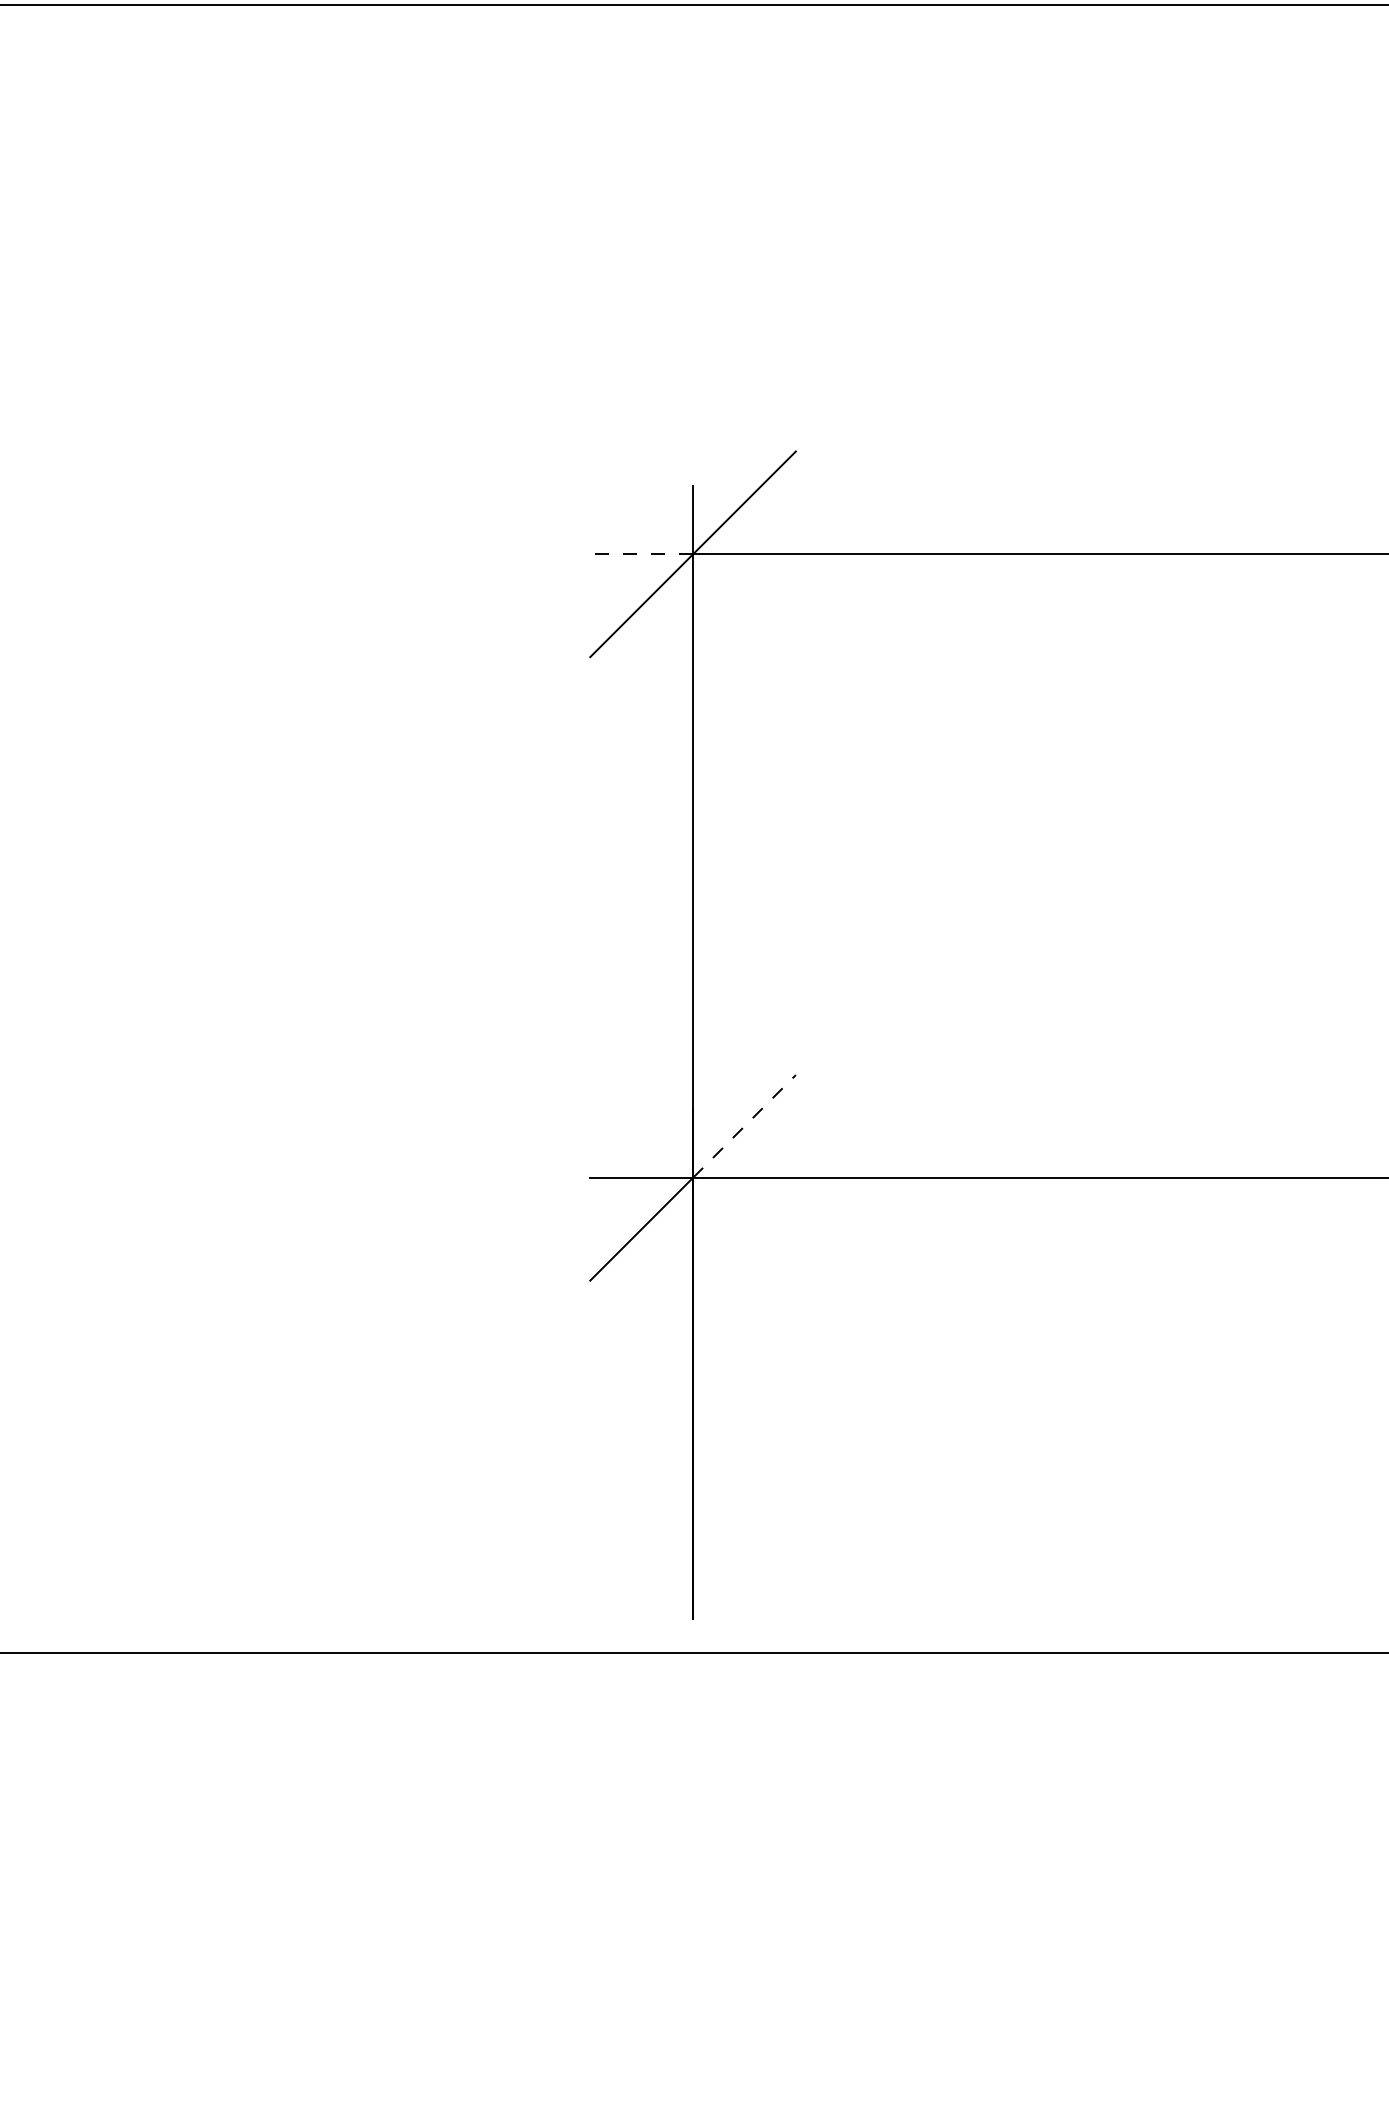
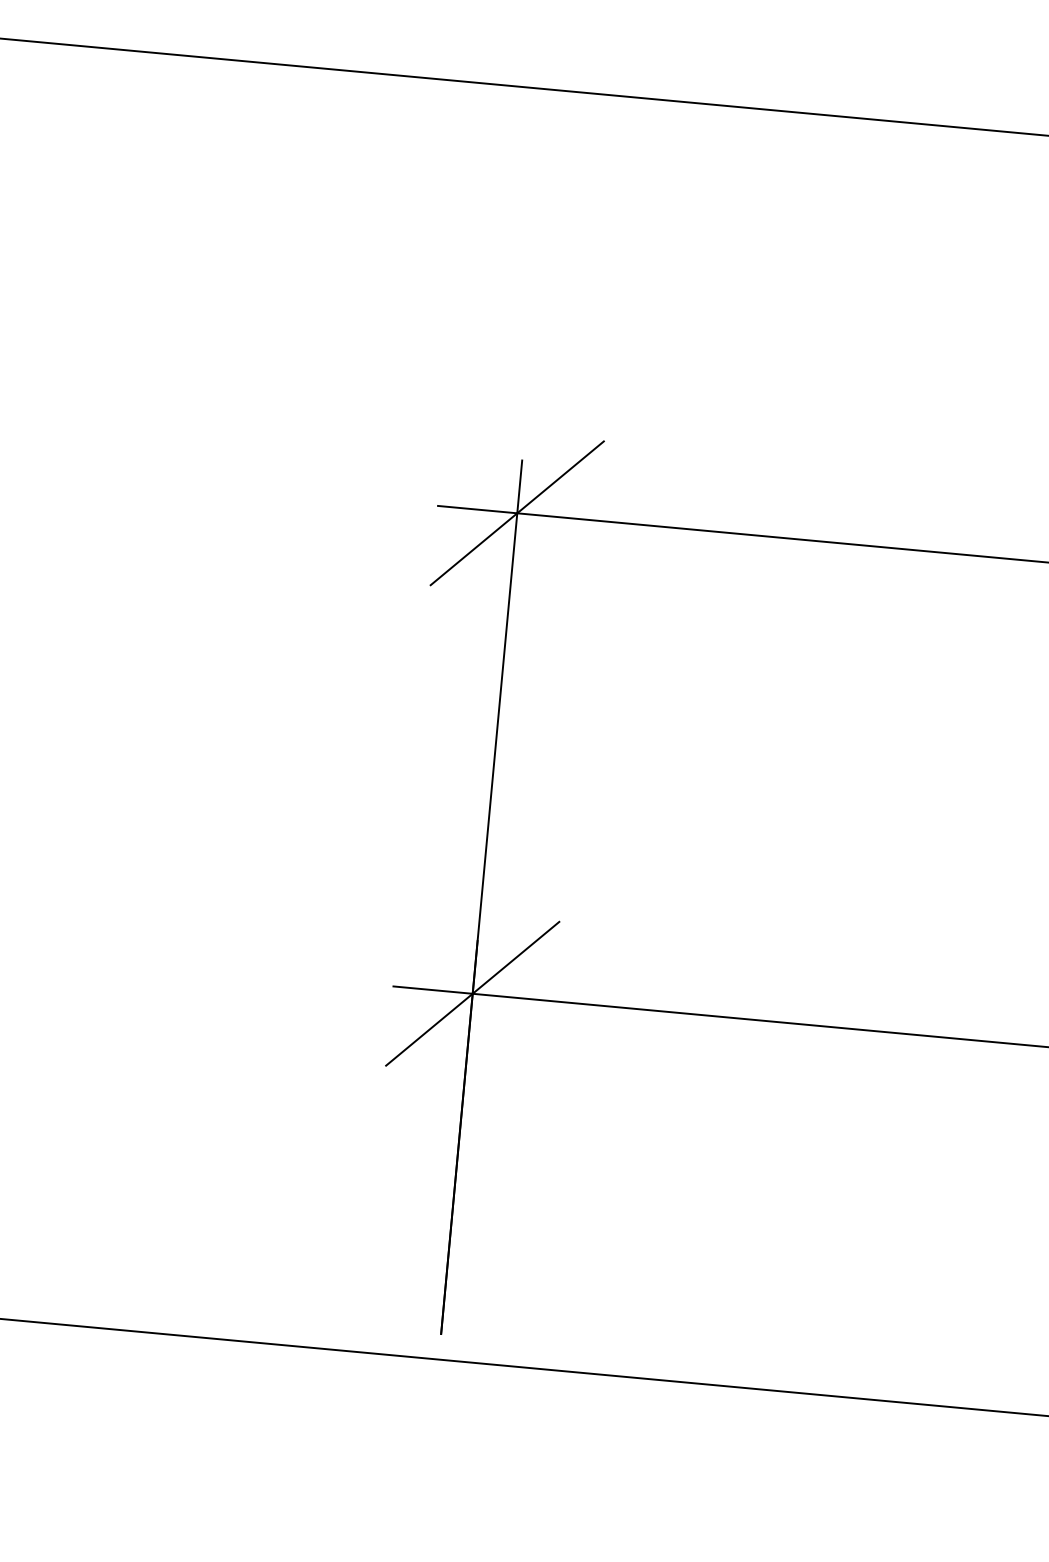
line: (641, 554) -> (477, 509), dashed -> solid
line: (744, 1126) -> (516, 957), dashed -> solid

